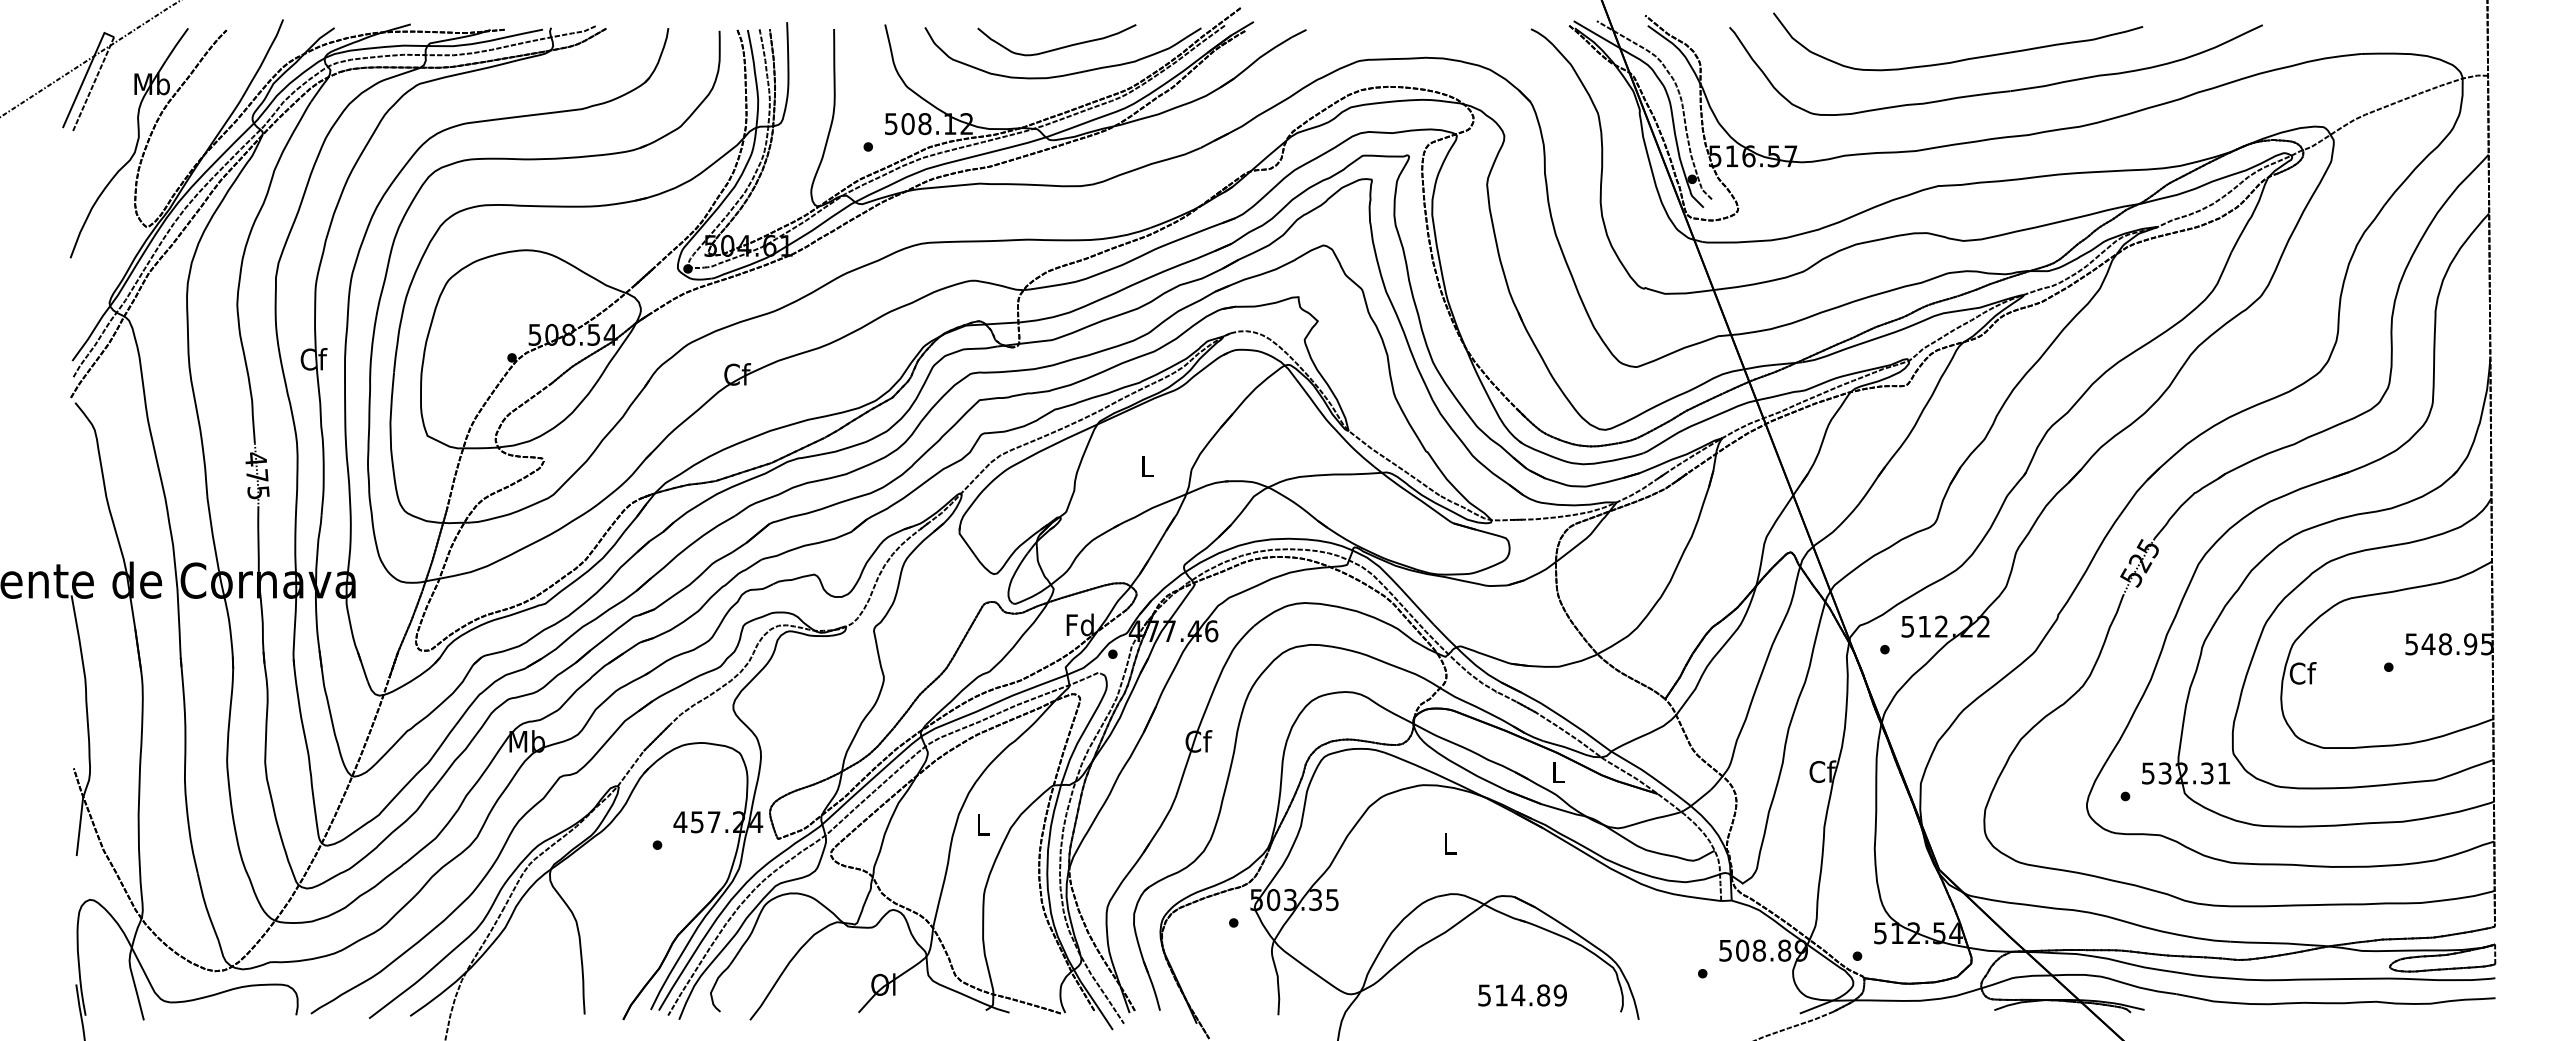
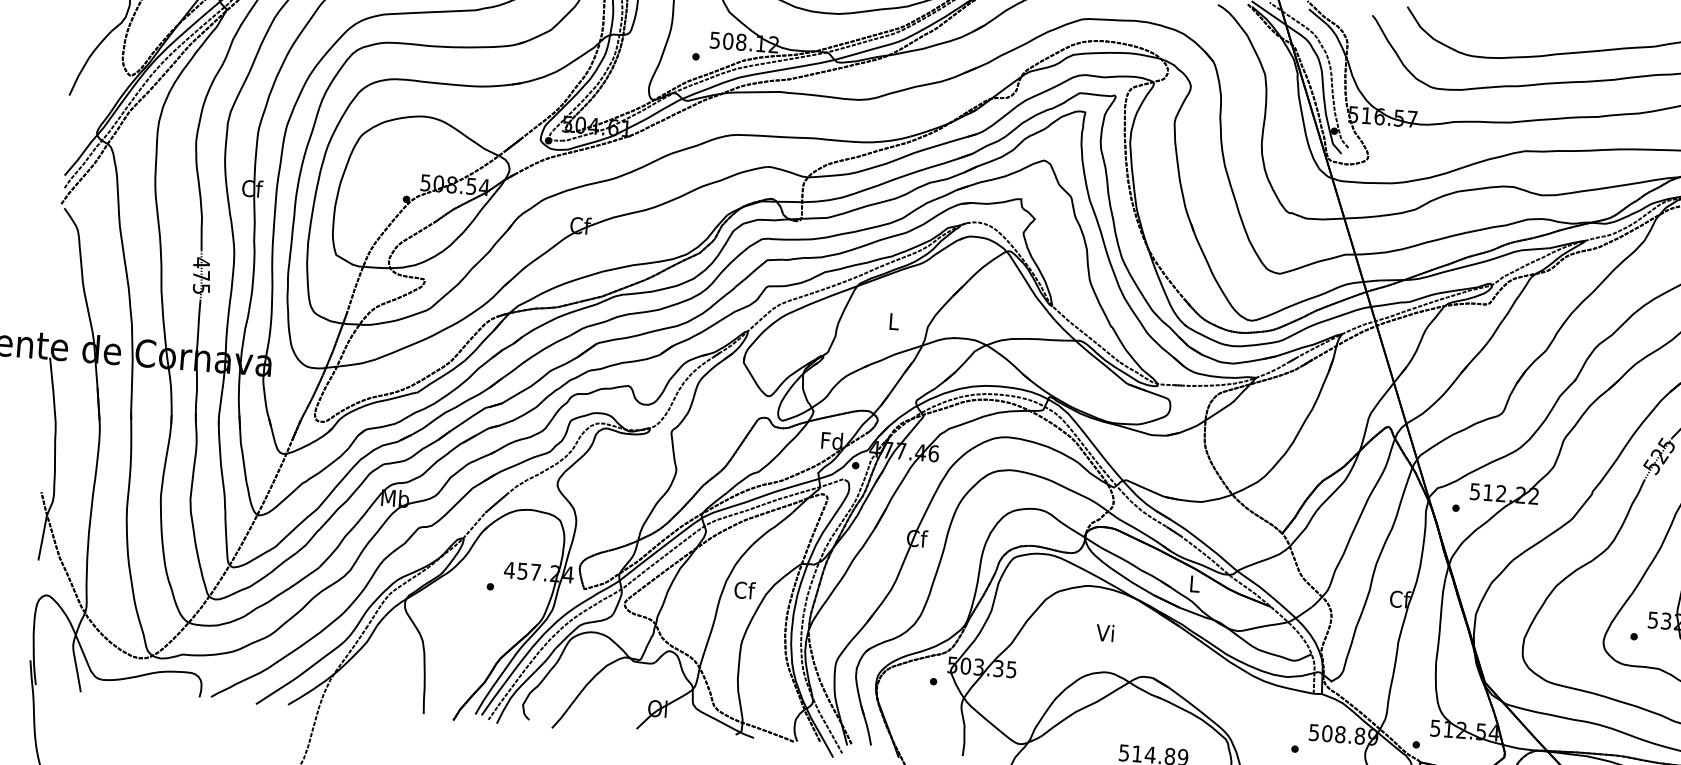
text: (983, 824) -> (744, 590), L -> Cf
text: (1448, 843) -> (1105, 632), L -> Vi

